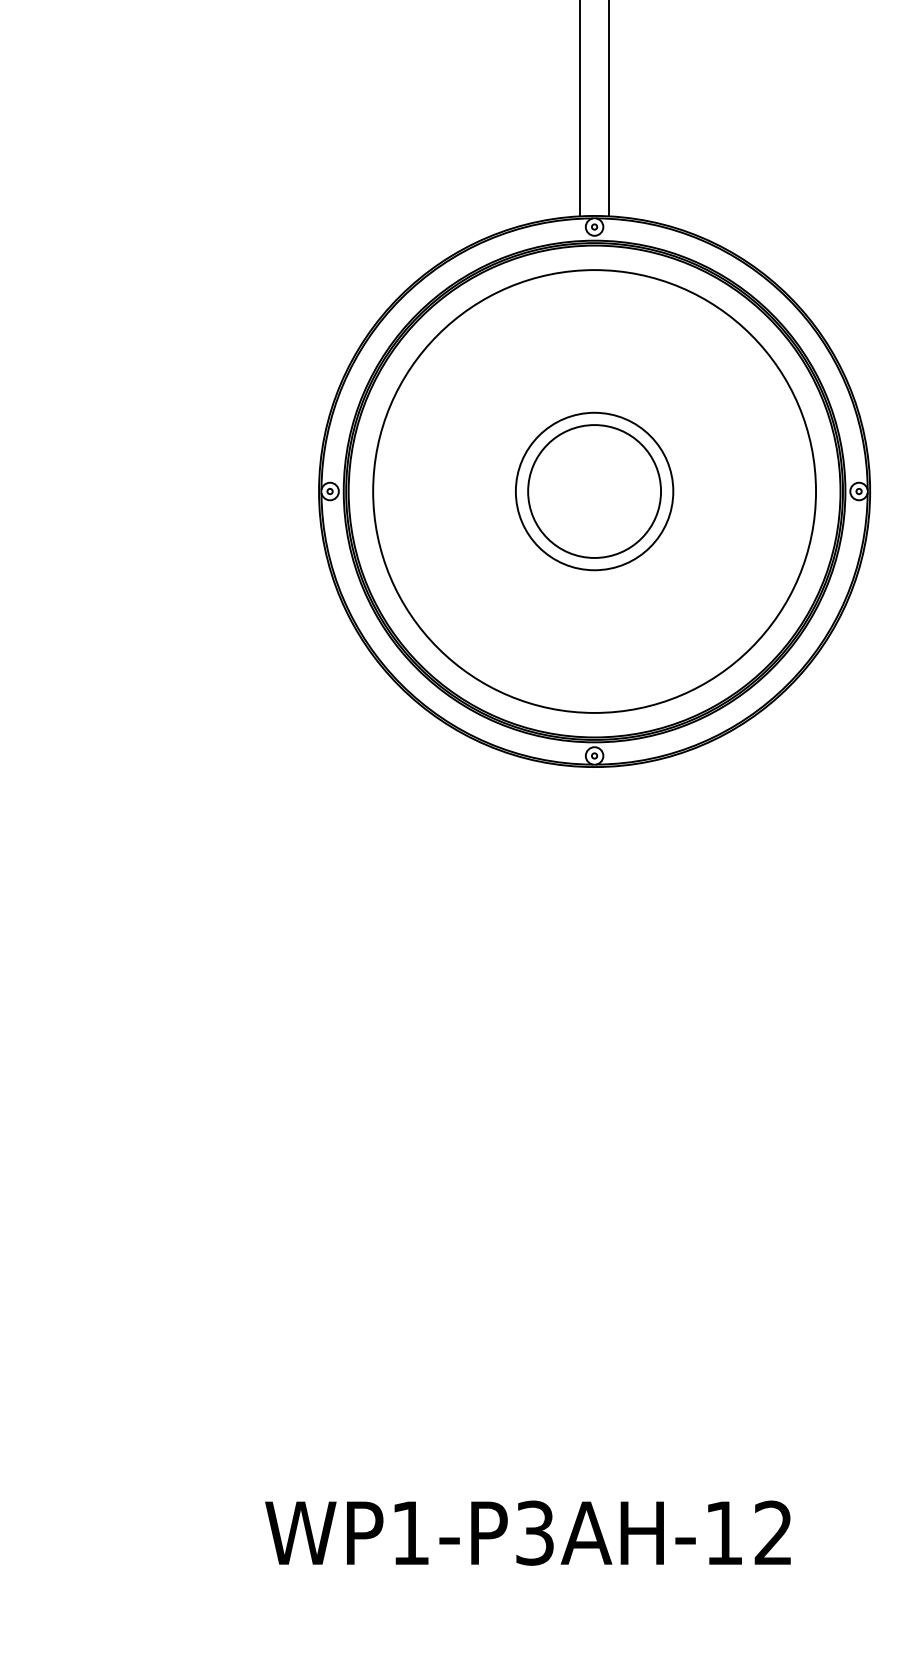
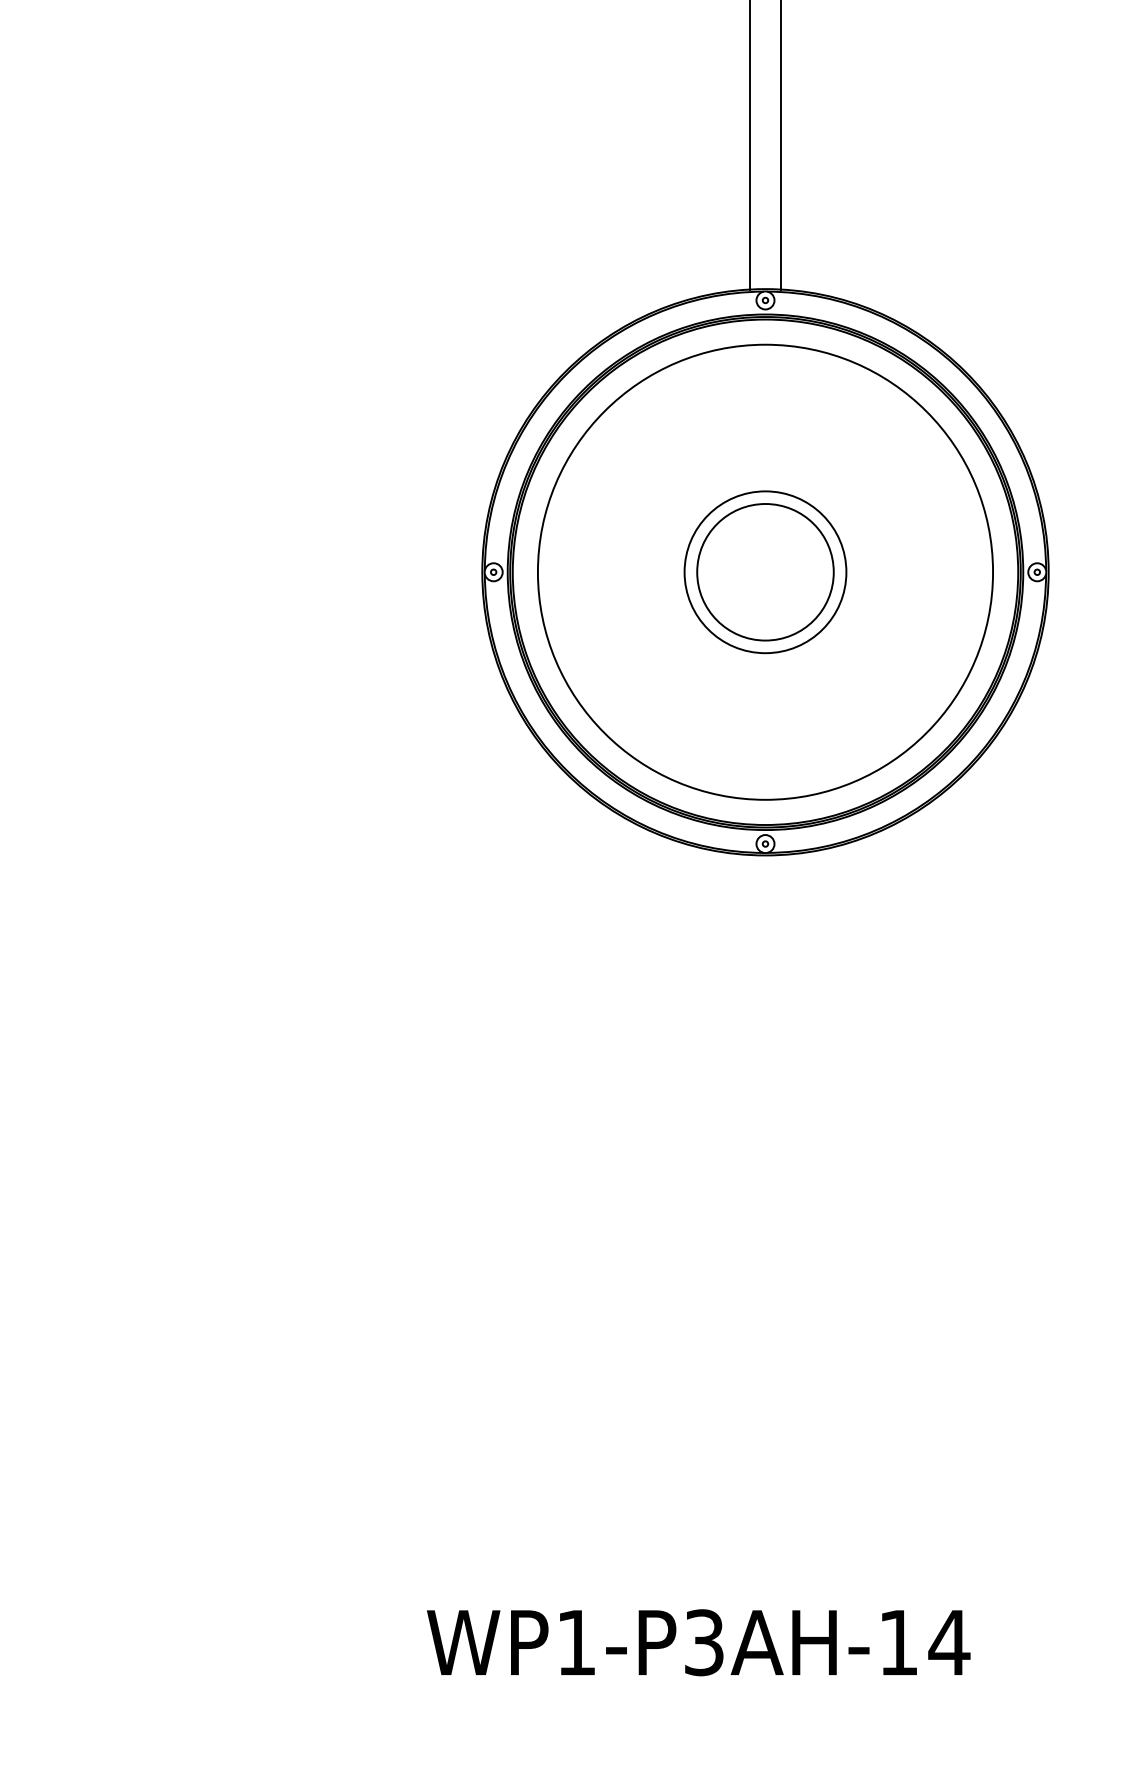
text: (773, 1531) -> (949, 1641), WP1-P3AH-12 -> WP1-P3AH-14

